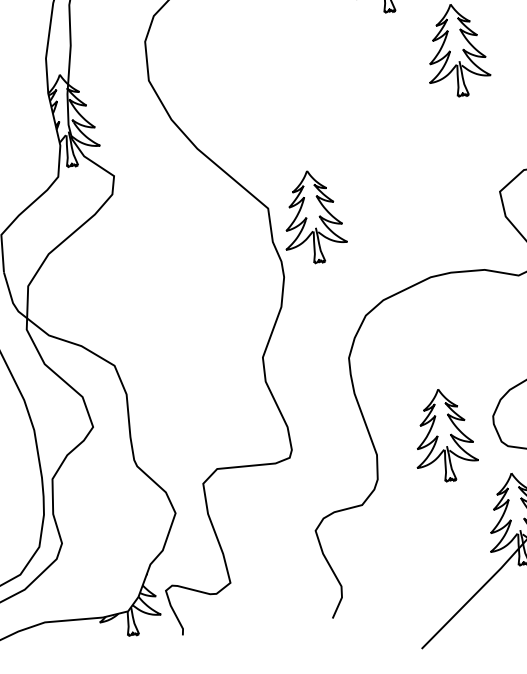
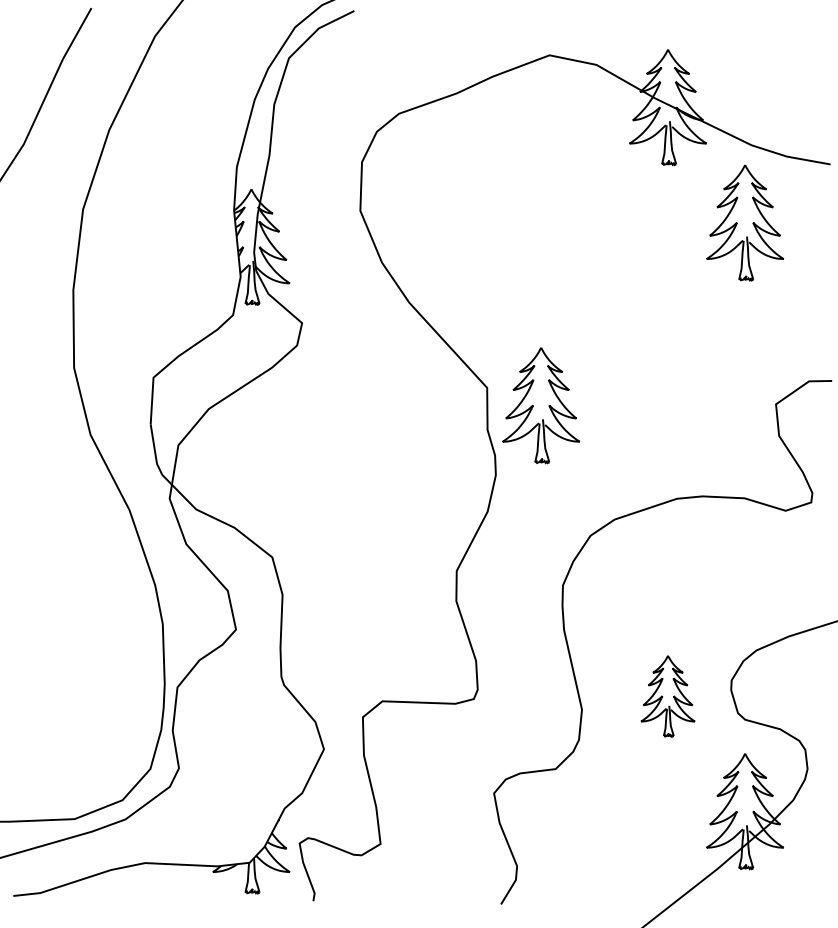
part: (443, 435) -> (667, 696), size x0.7

